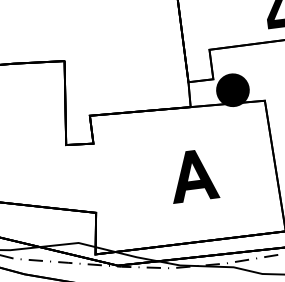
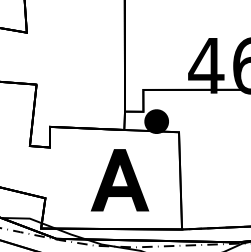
part: (192, 176) -> (119, 180), size x1.67

